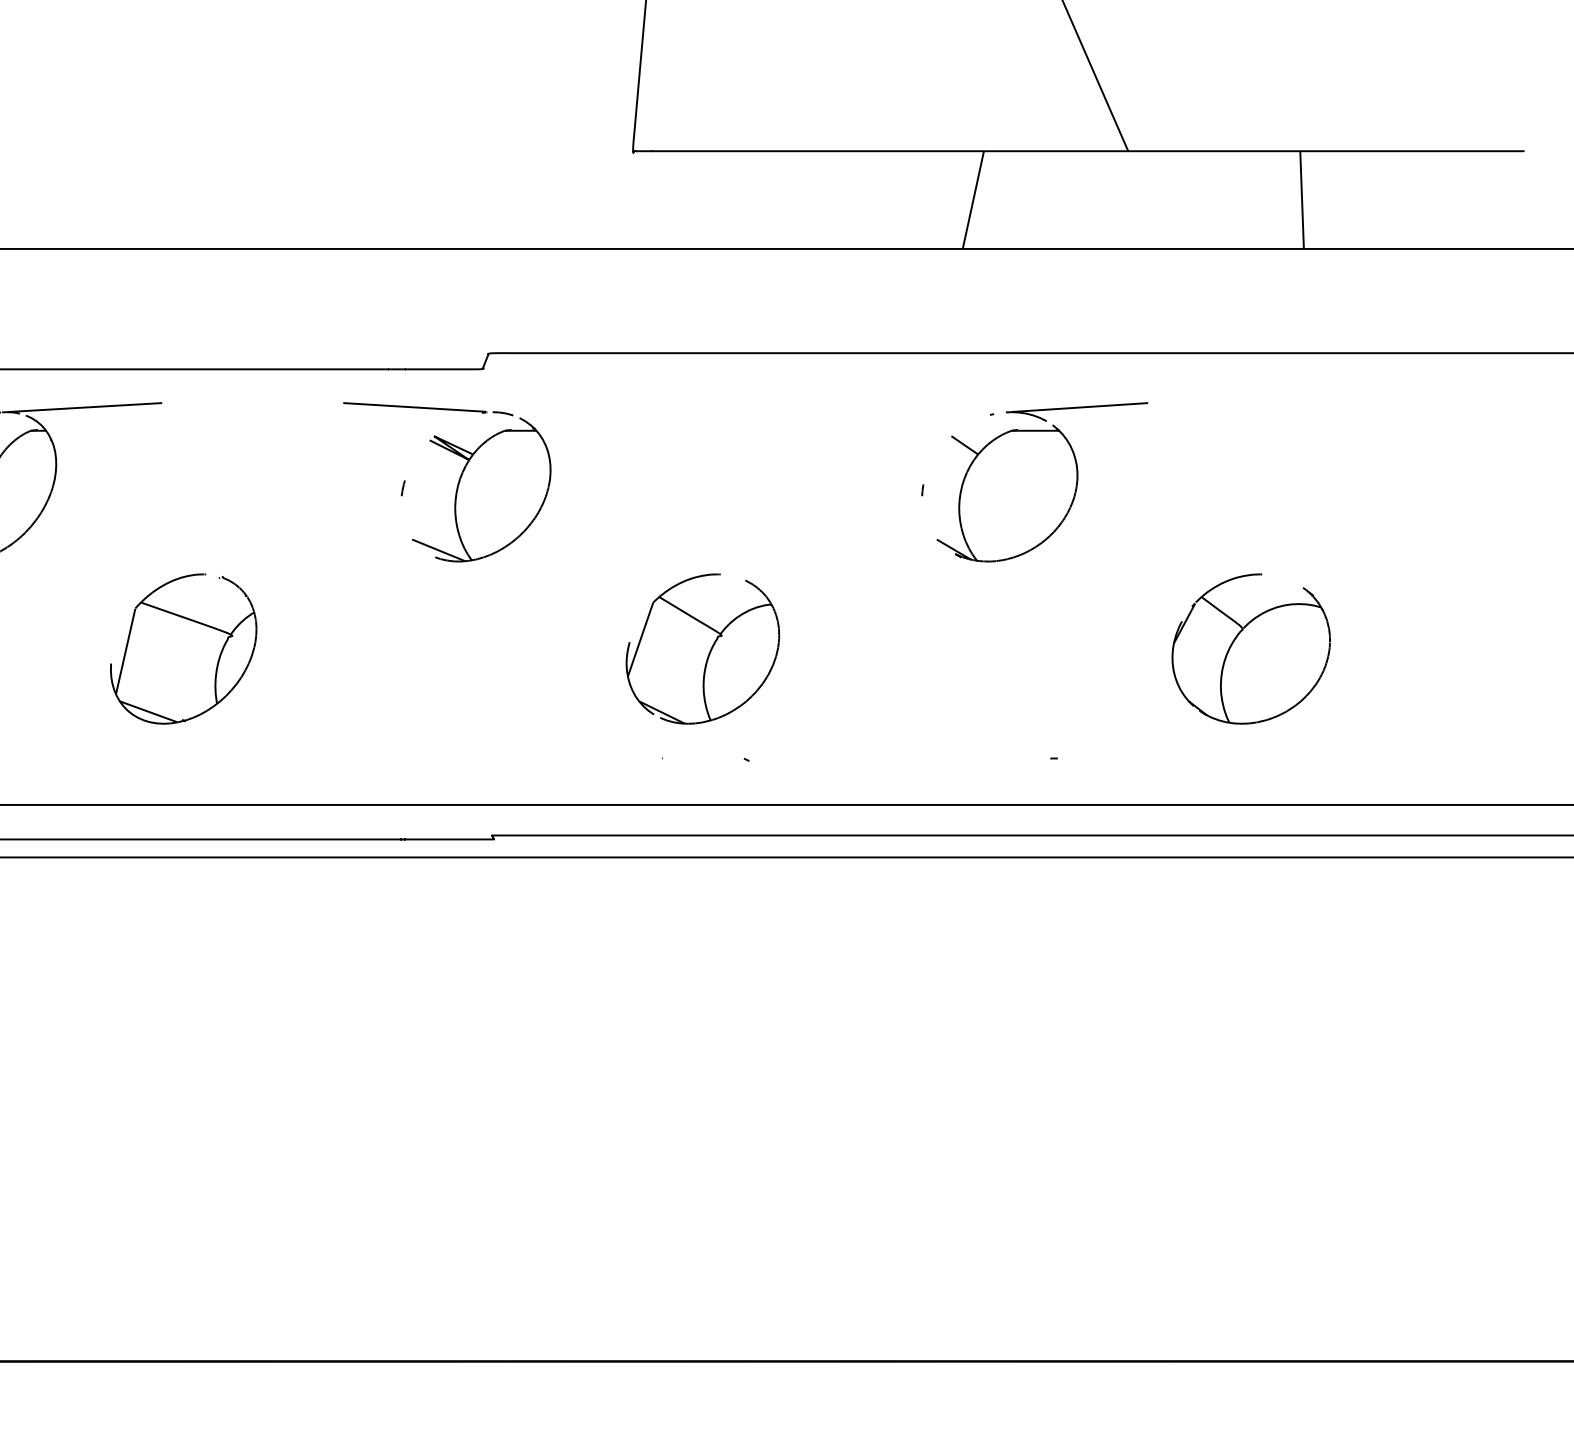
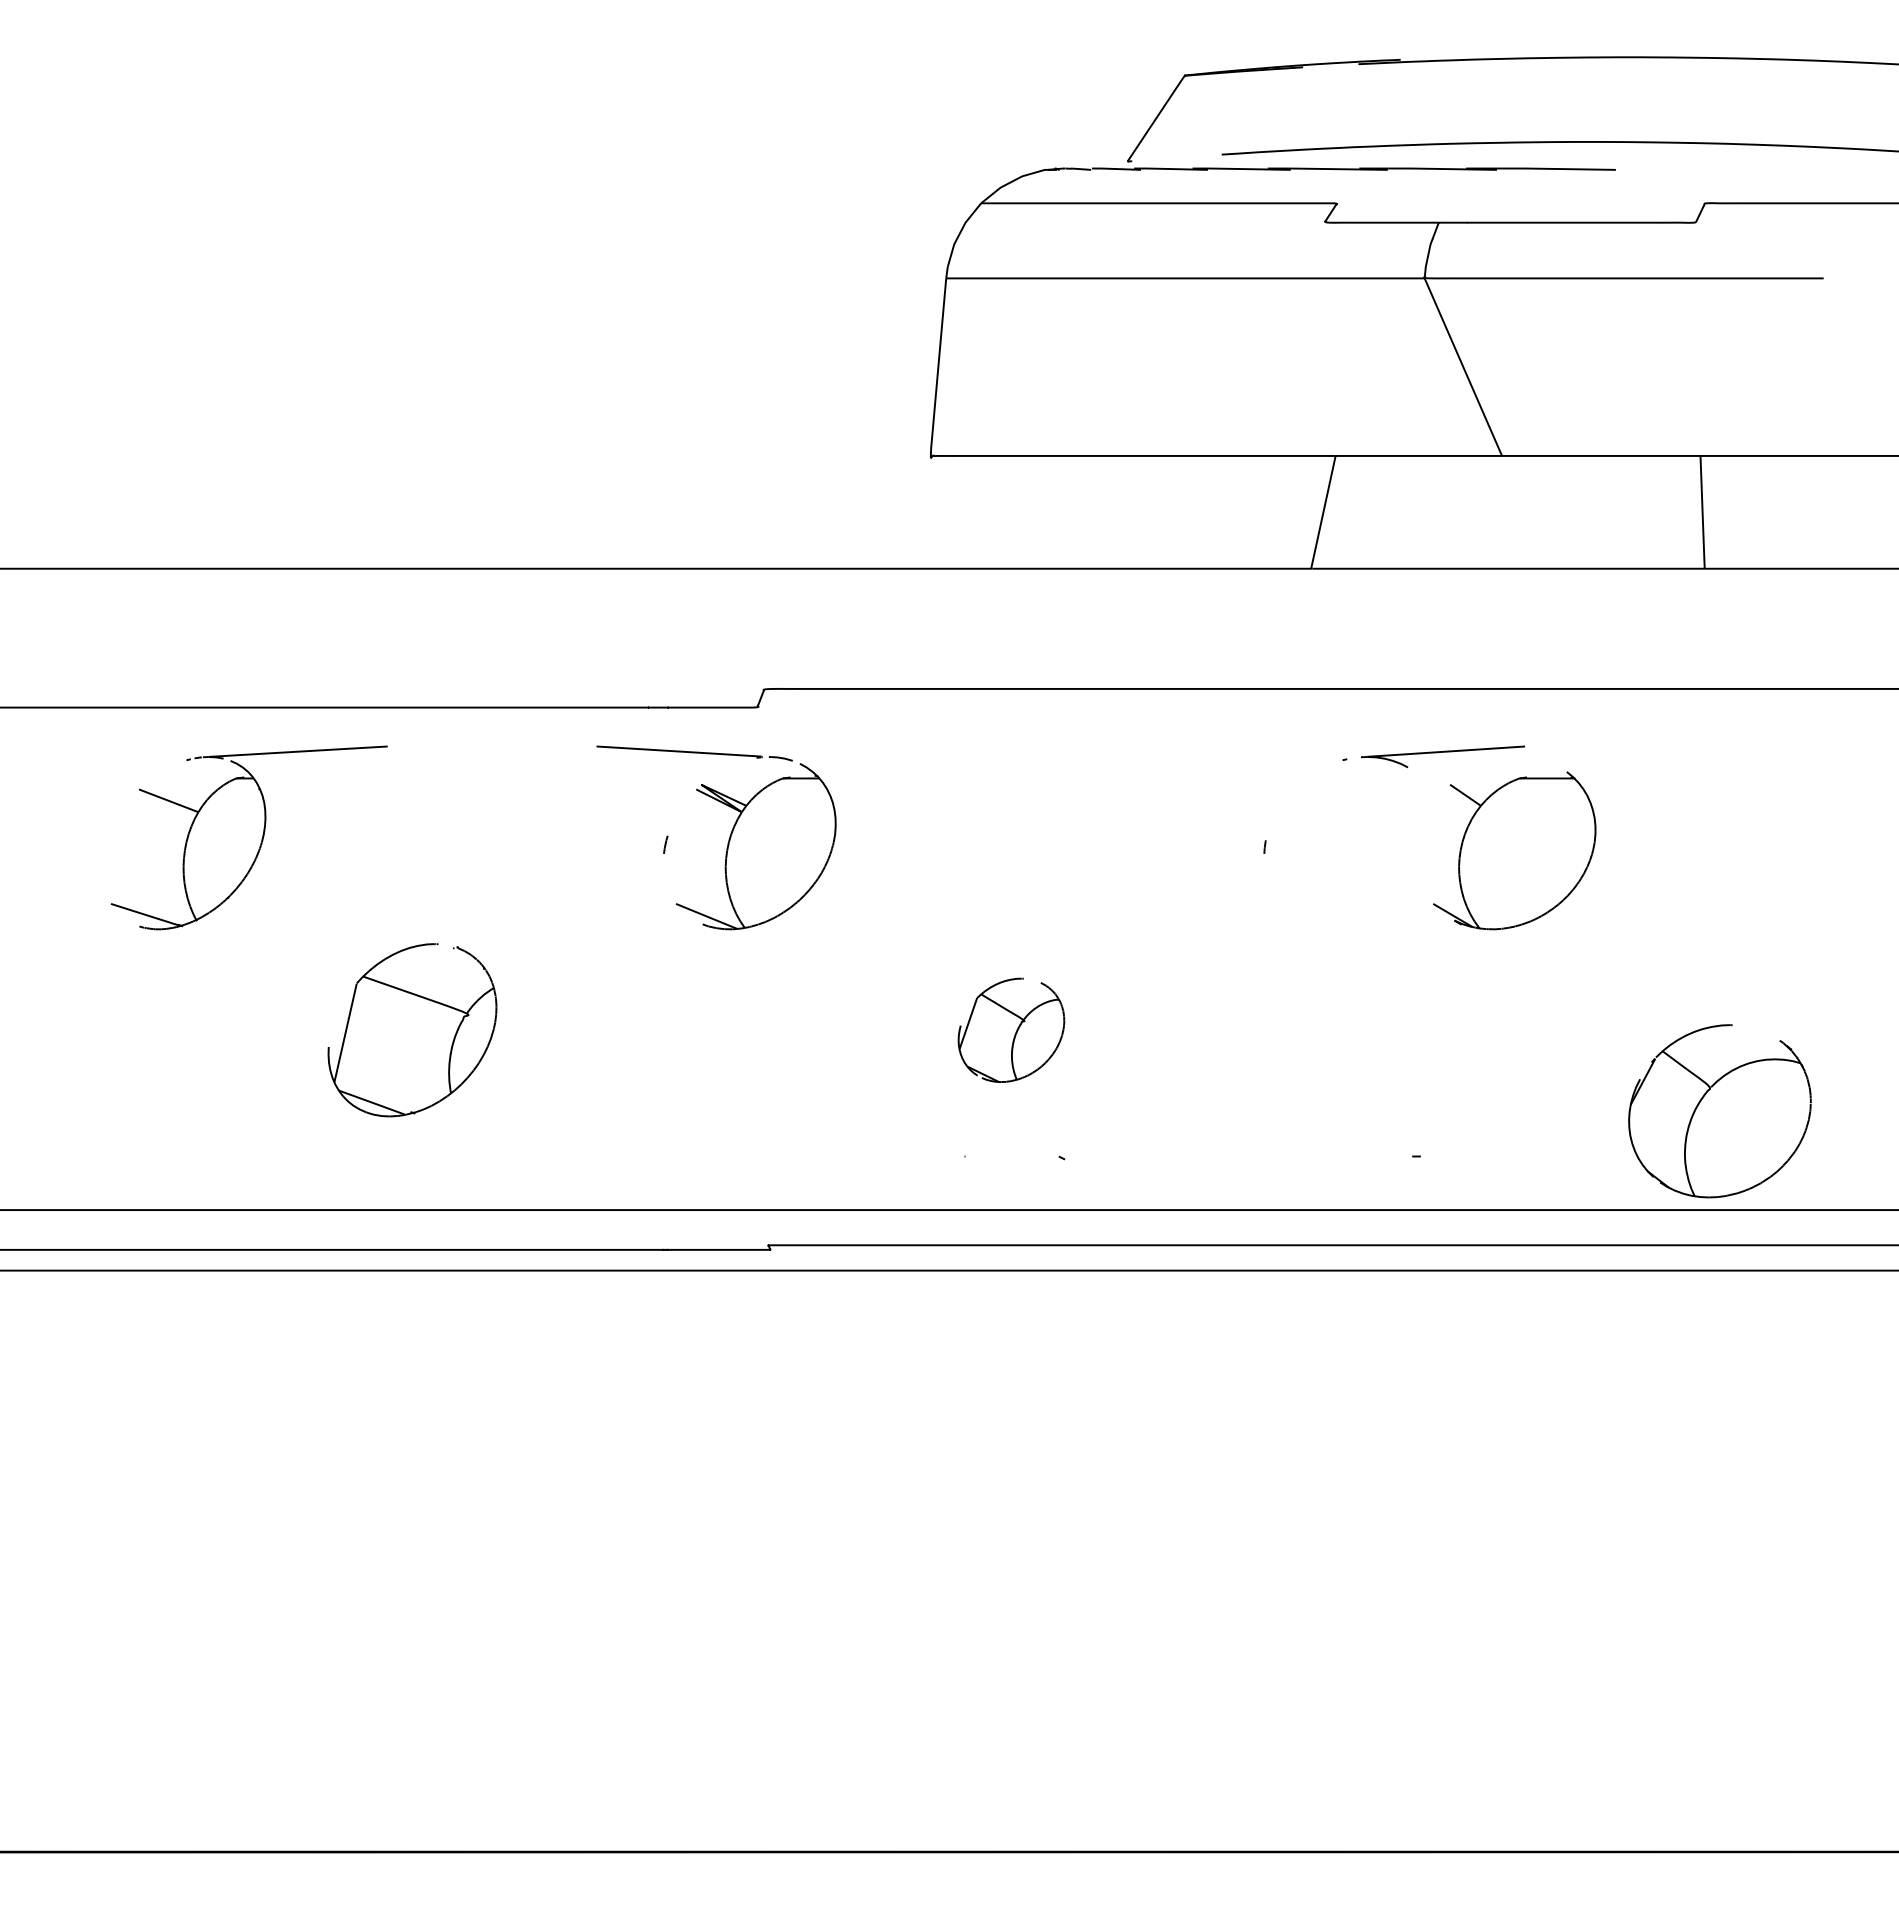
part: (1007, 493) -> (1514, 850), moved
part: (702, 649) -> (1011, 1030), size x0.6
part: (1250, 649) -> (1719, 1111), moved

